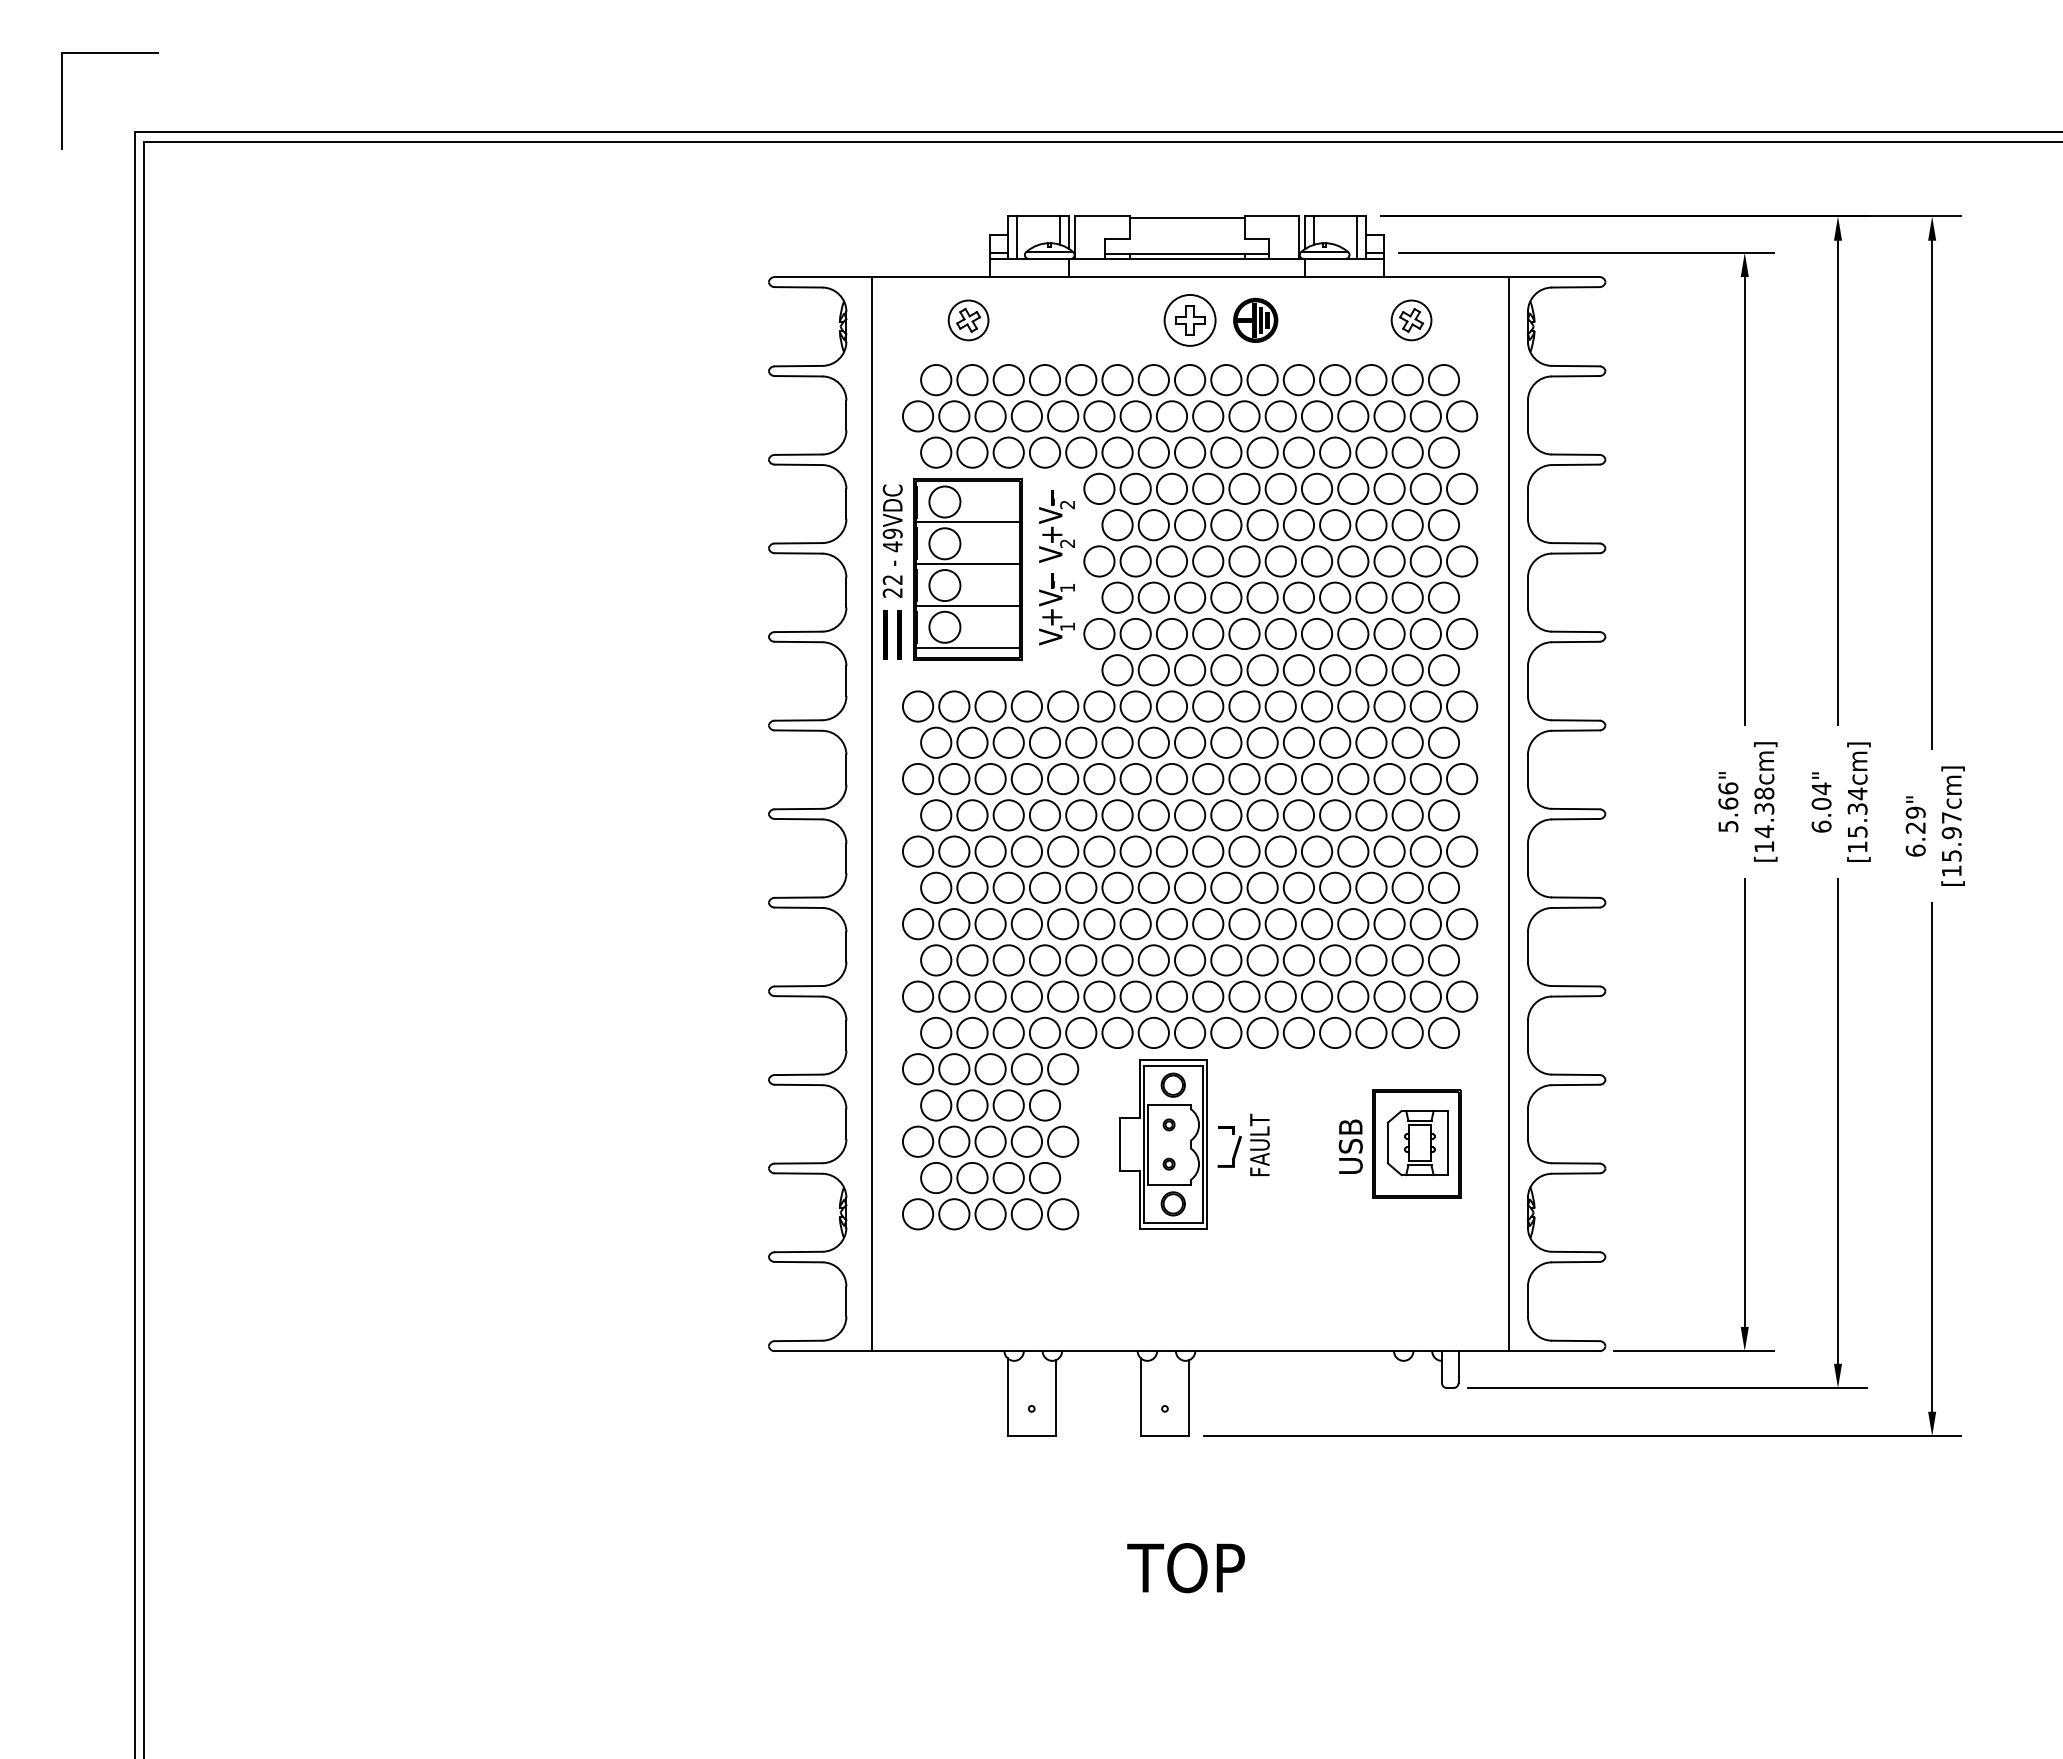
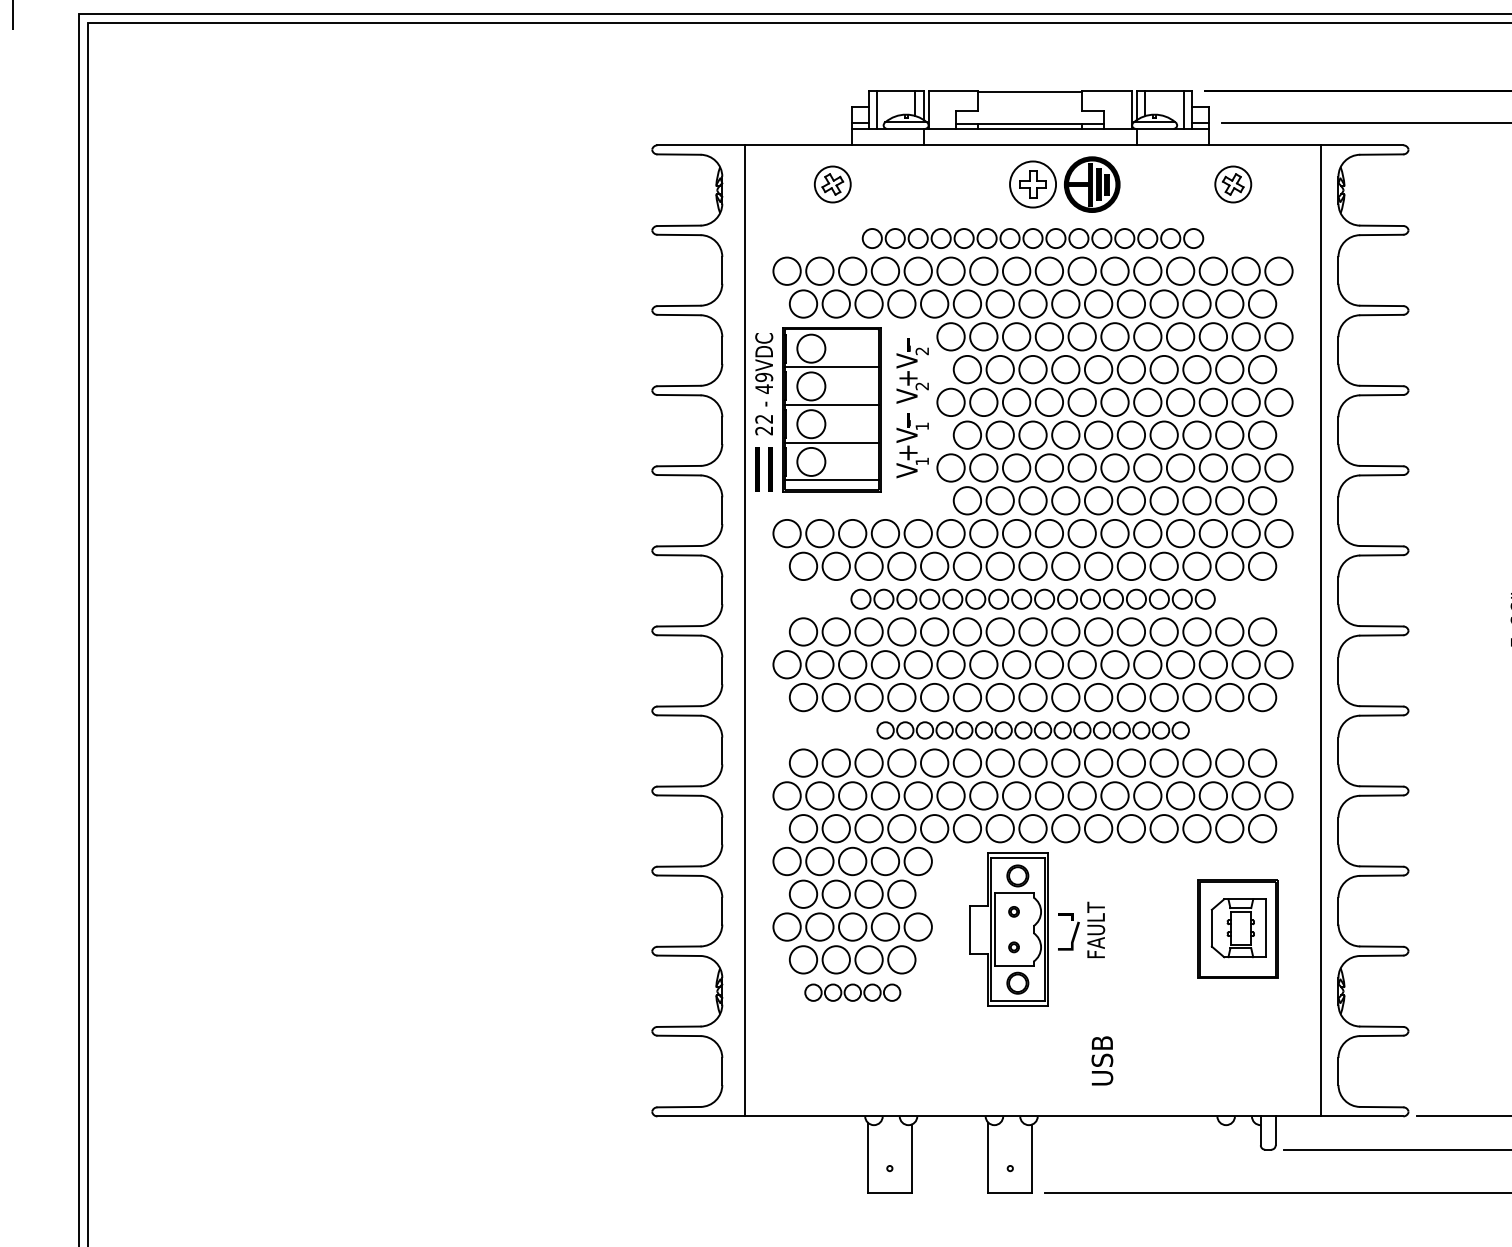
part: (1255, 319) -> (1092, 183), size x1.4
part: (1189, 380) -> (1032, 238), size x0.7
part: (1190, 779) -> (1033, 599), size x0.7
part: (1190, 924) -> (1033, 730), size x0.6
text: (1350, 1146) -> (1102, 1060), moved
part: (990, 1214) -> (852, 992), size x0.6

